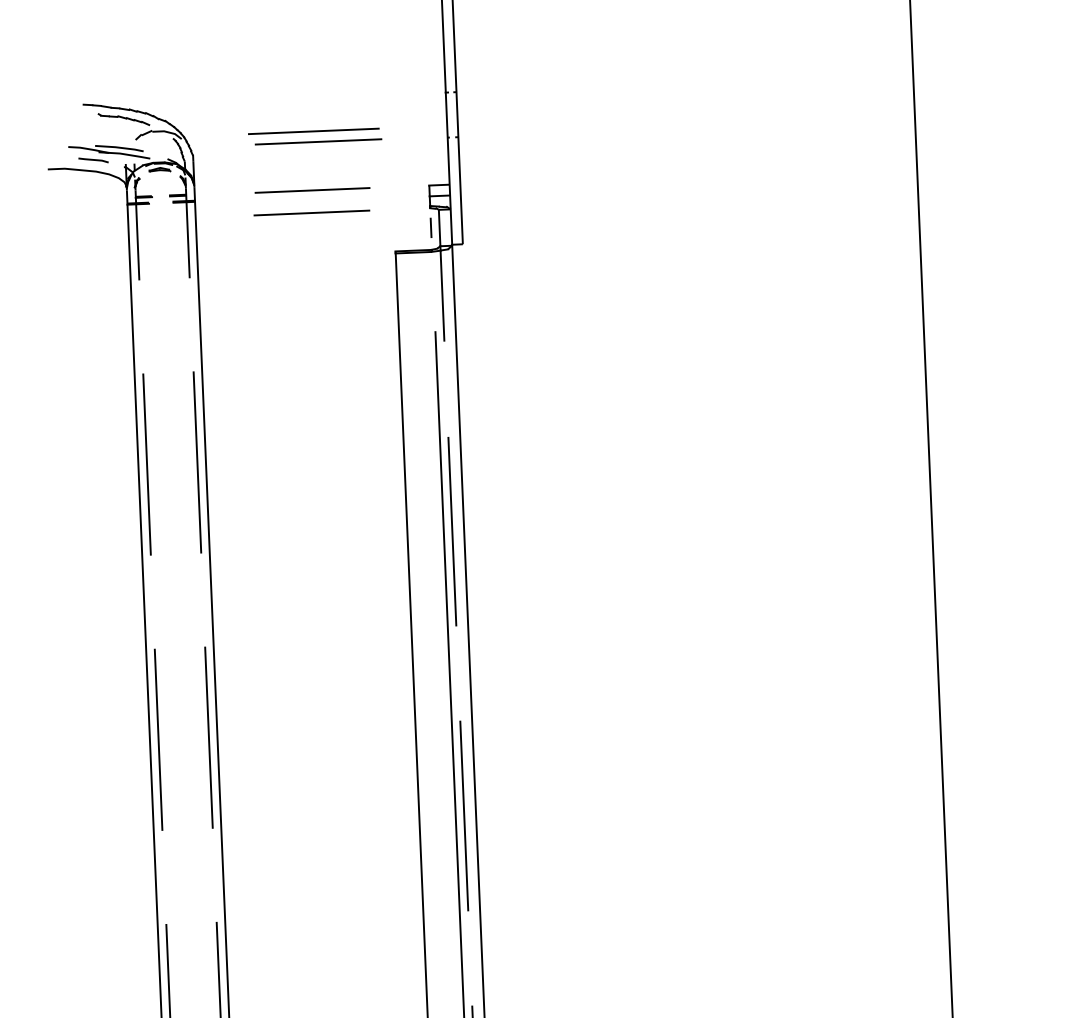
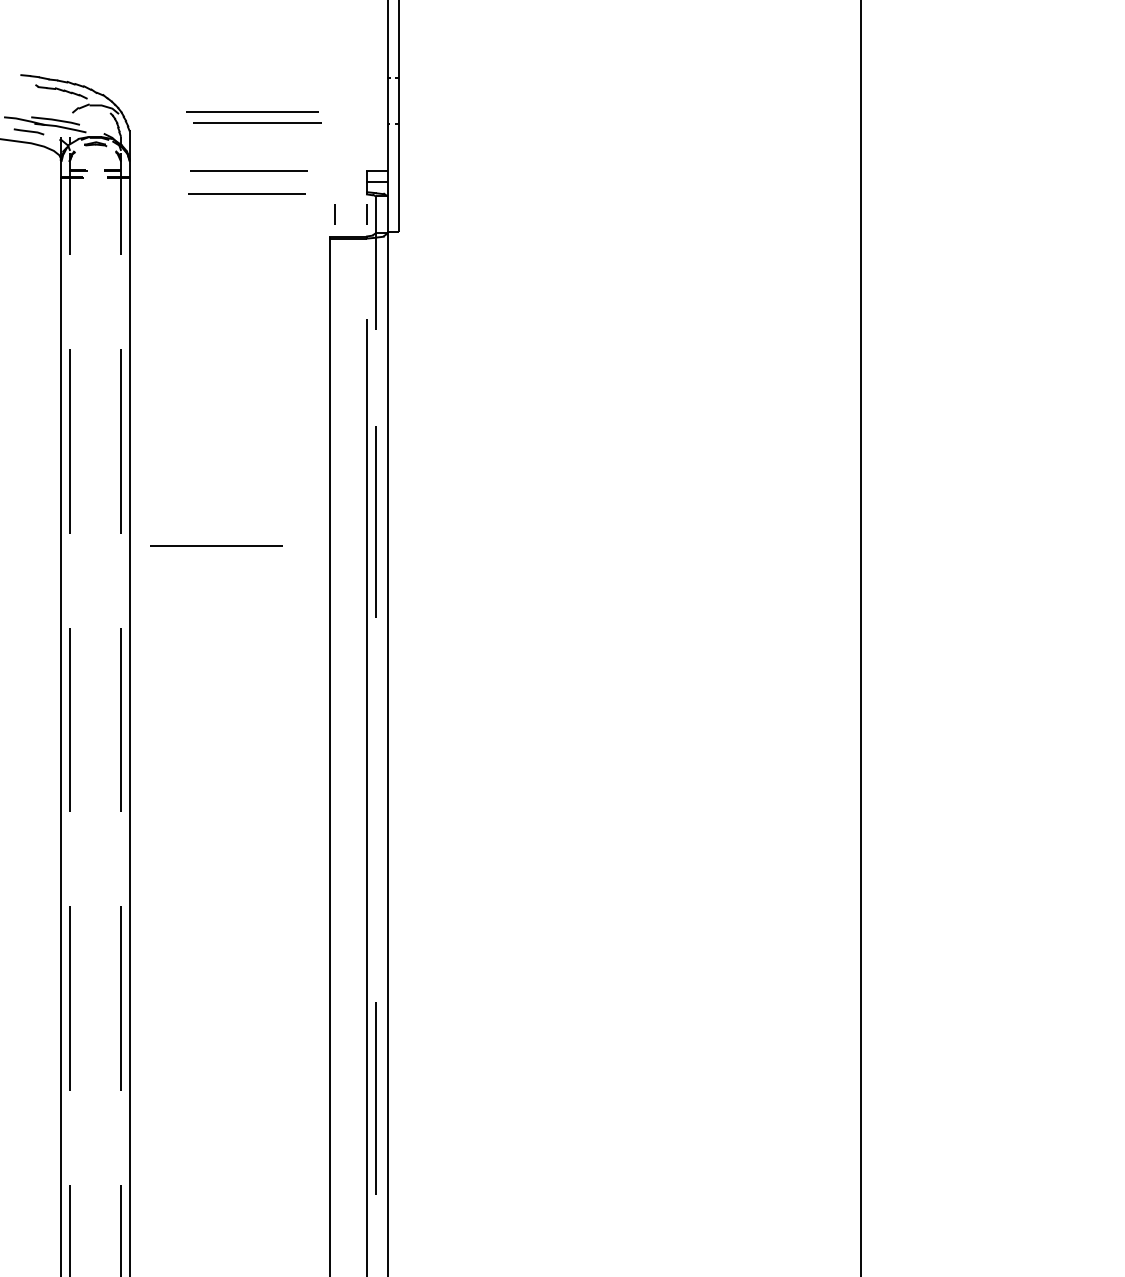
line: (398, 229) -> (334, 214), added
line: (295, 561) -> (216, 545), added
line: (463, 815) -> (375, 809), removed

